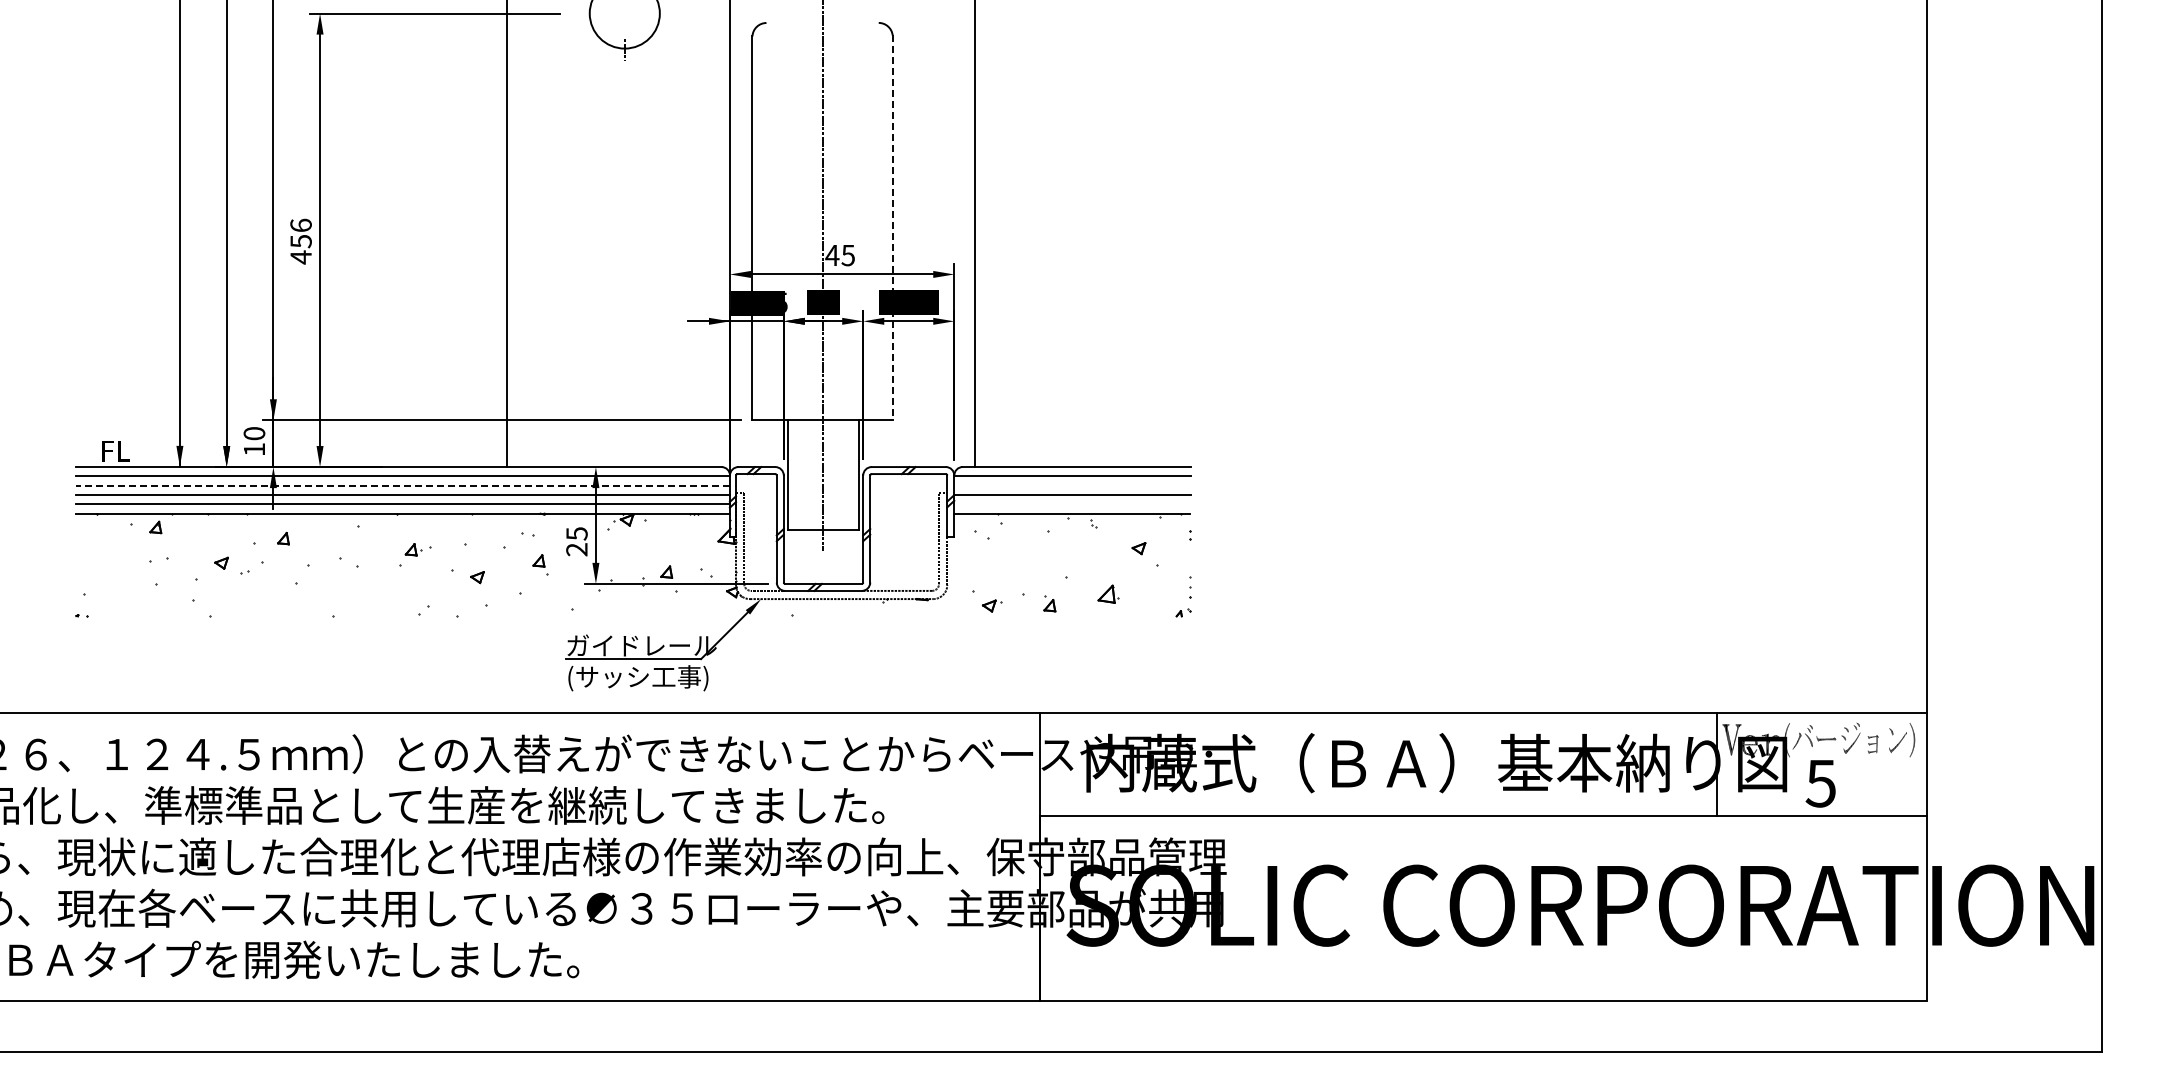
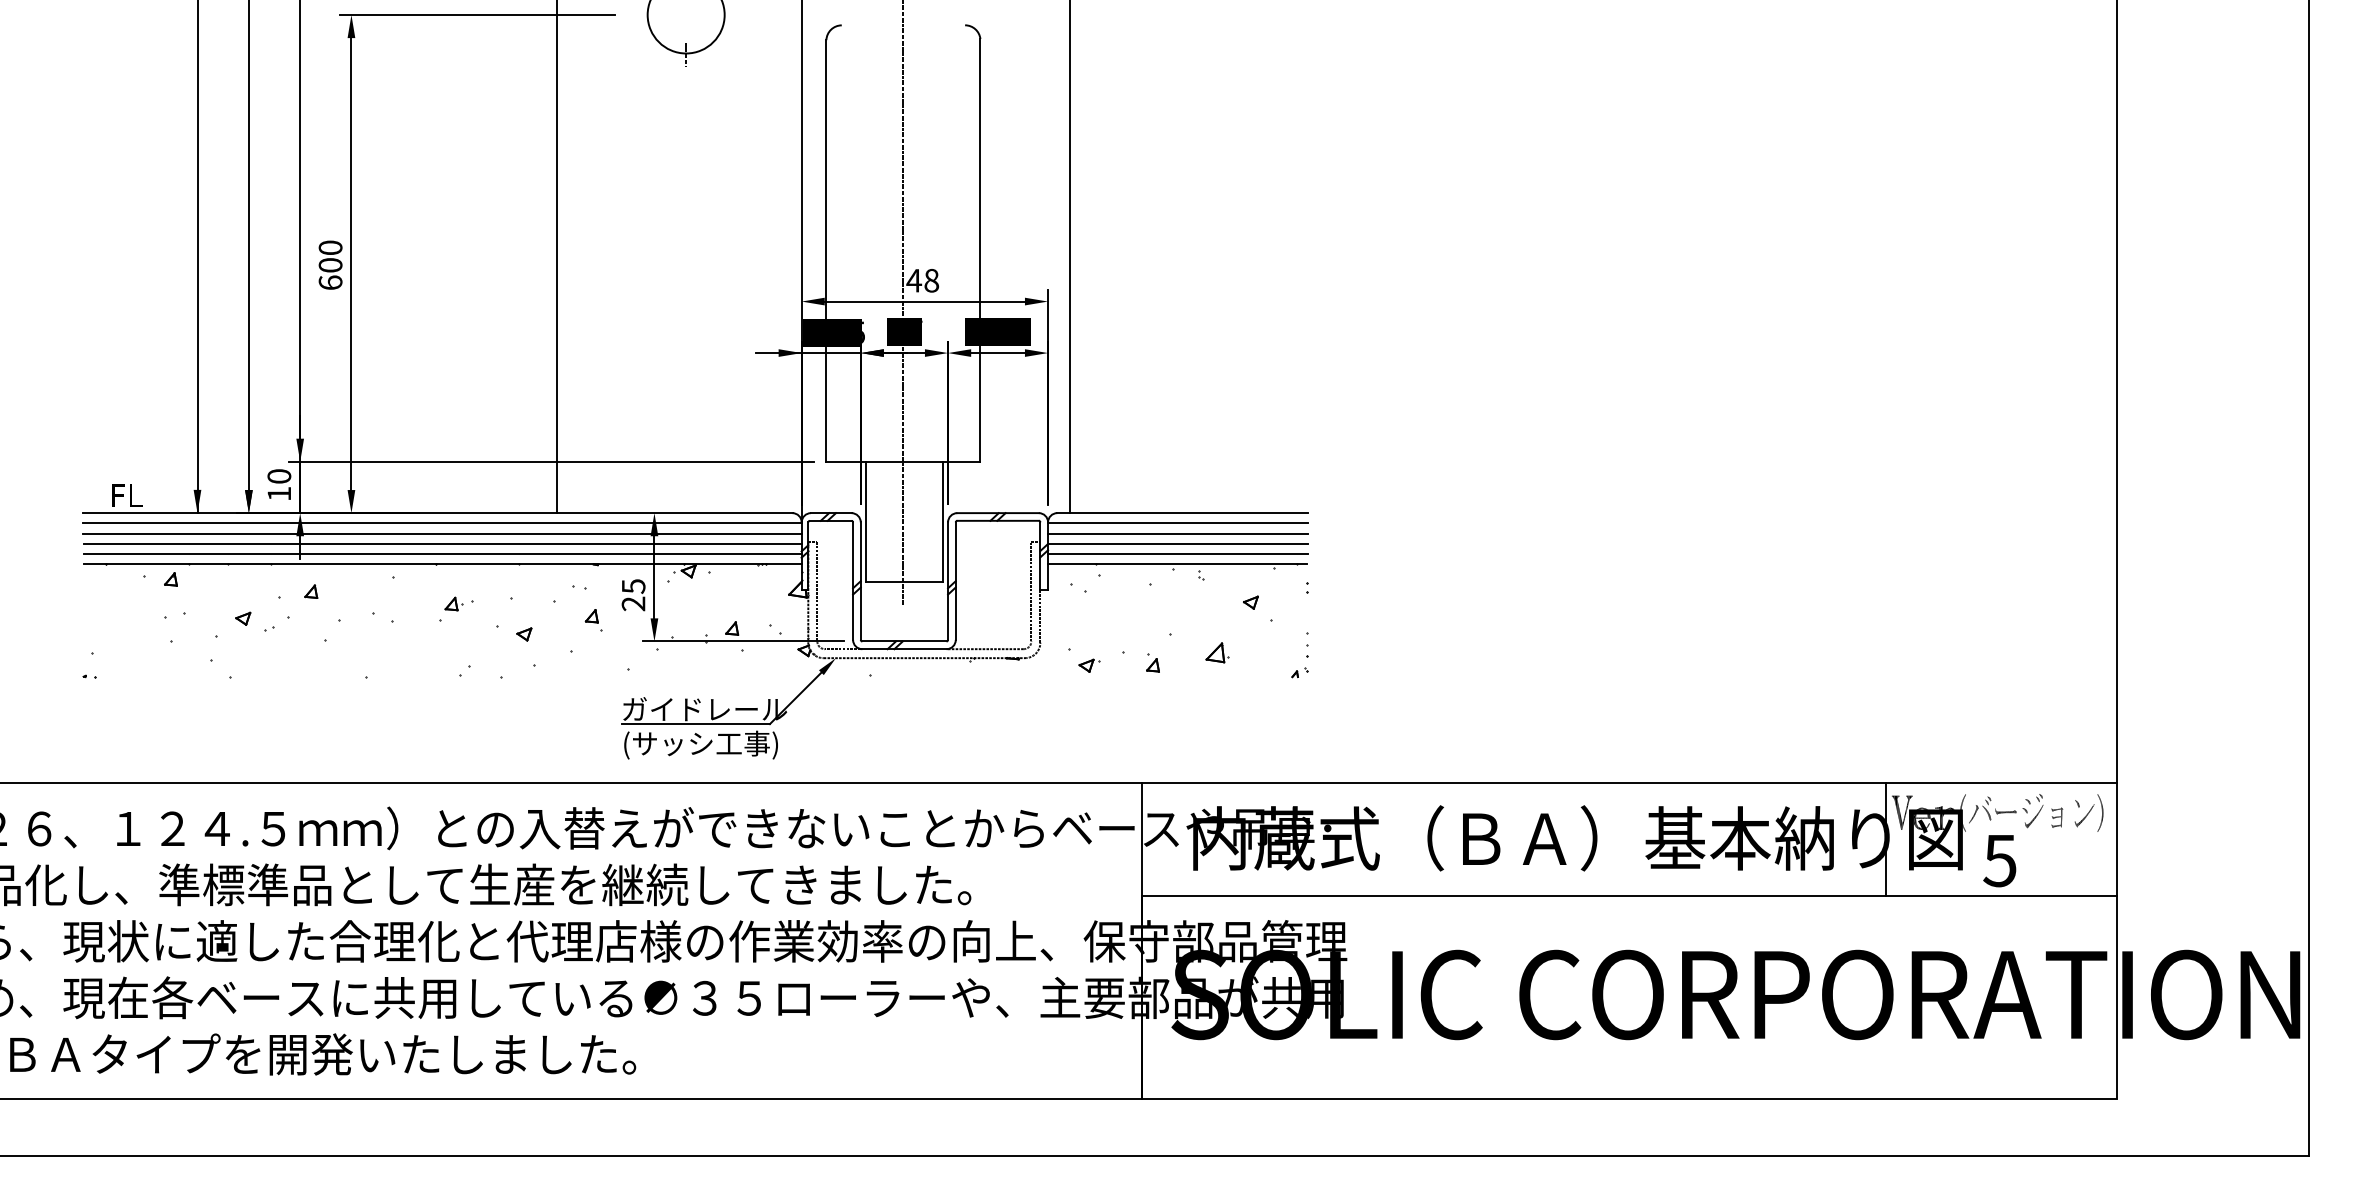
line: (892, 228) -> (980, 251), dashed -> solid
text: (300, 241) -> (329, 265), 456 -> 600
text: (847, 255) -> (930, 280), 45 -> 48
line: (403, 485) -> (443, 533), dashed -> solid
line: (1072, 485) -> (1177, 533), added
line: (1072, 504) -> (1177, 554), added

